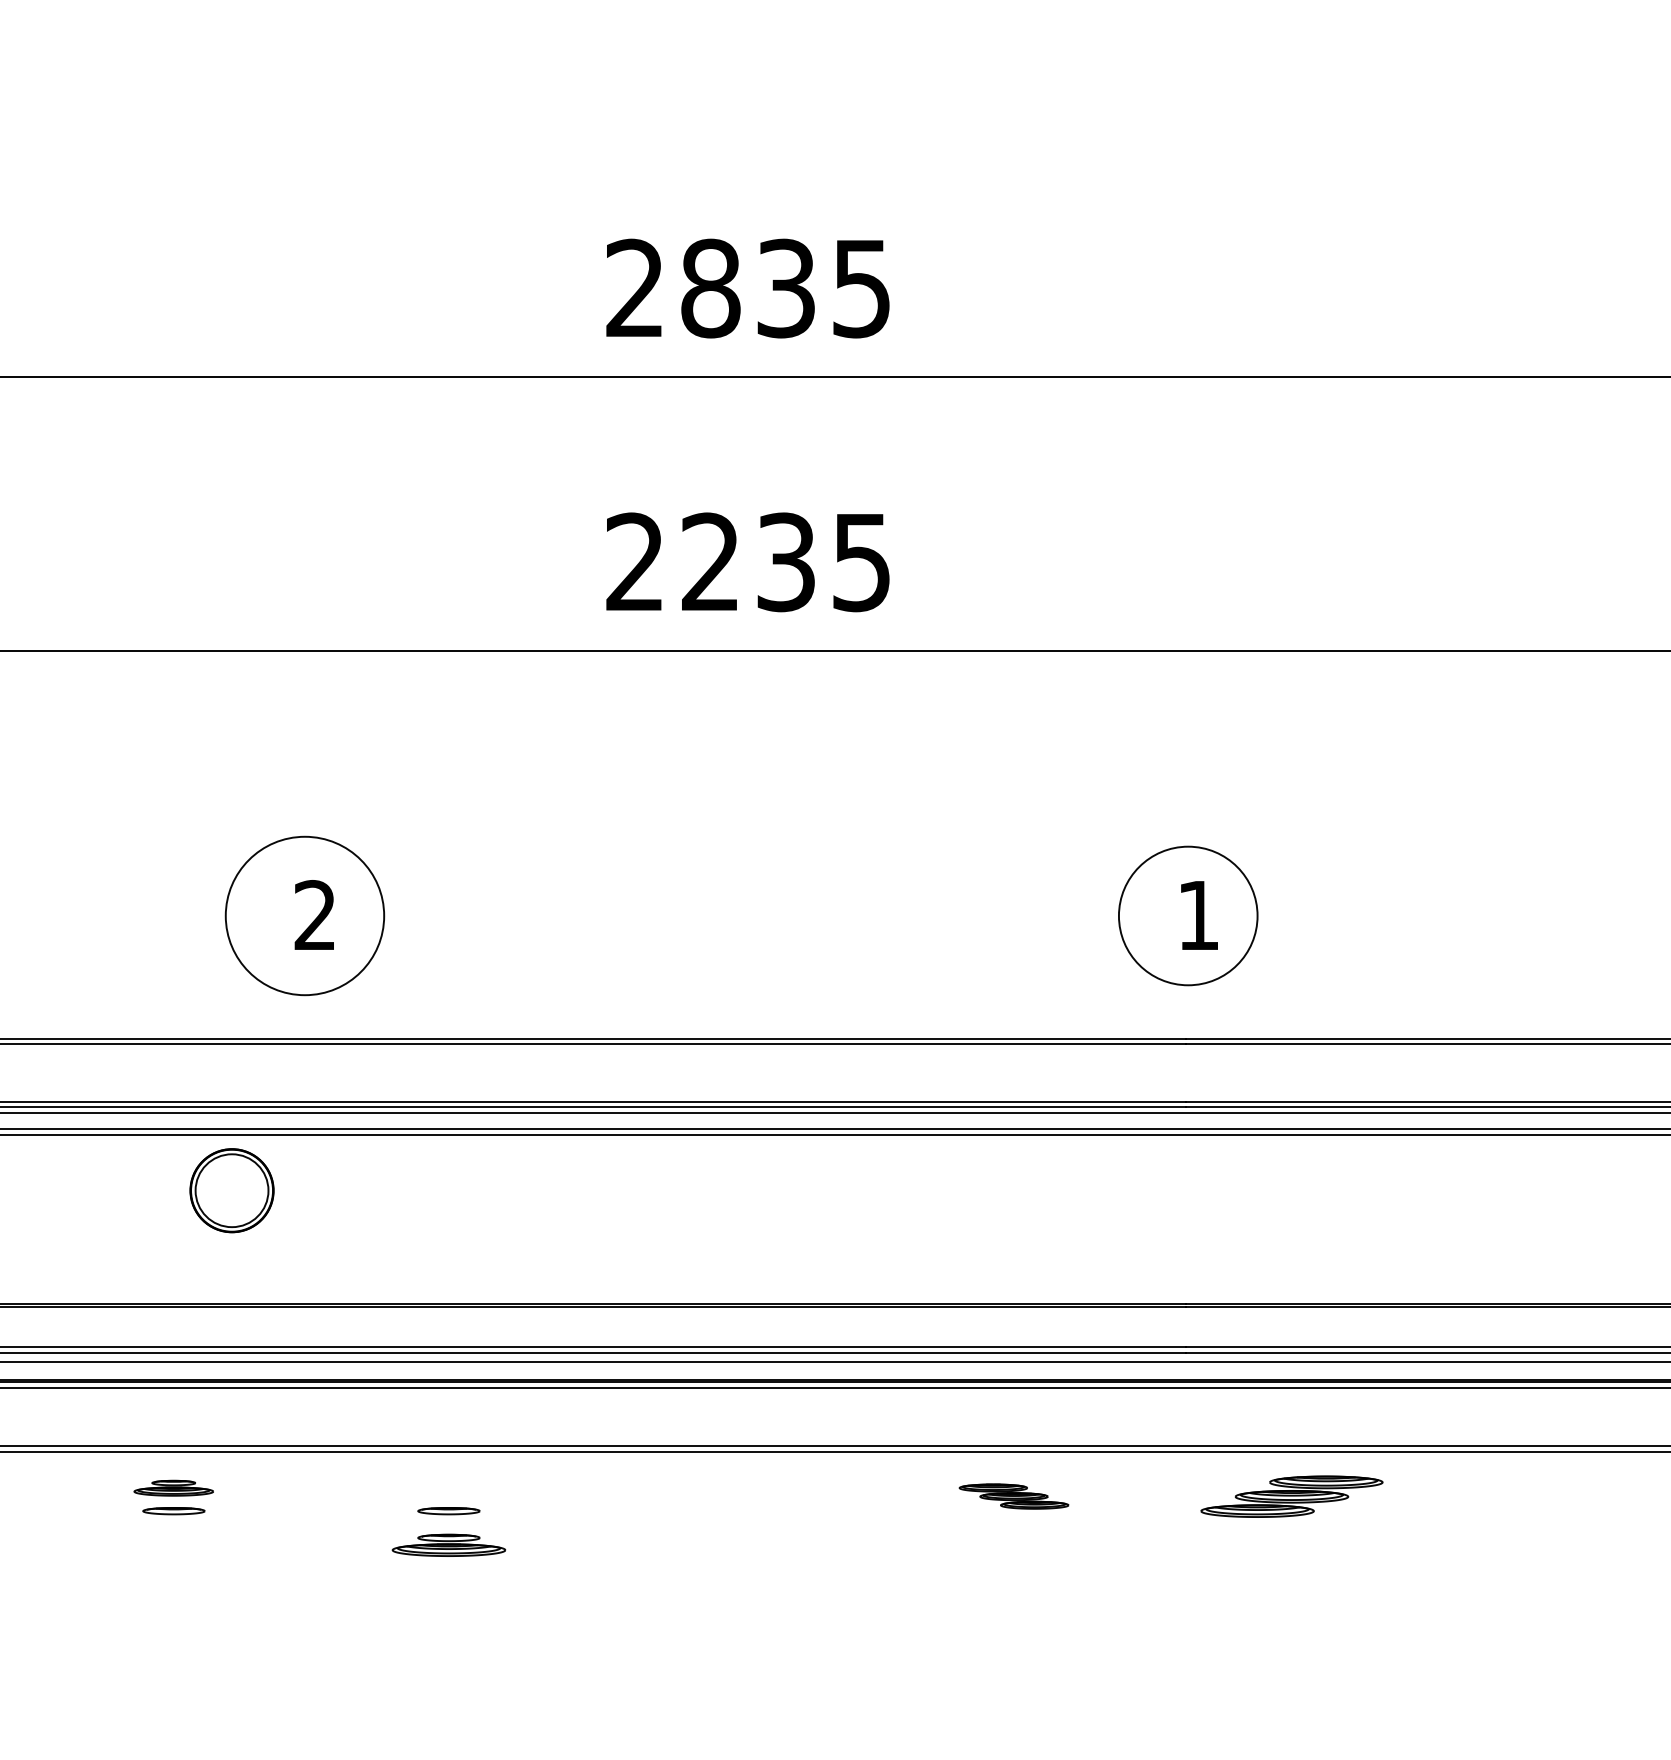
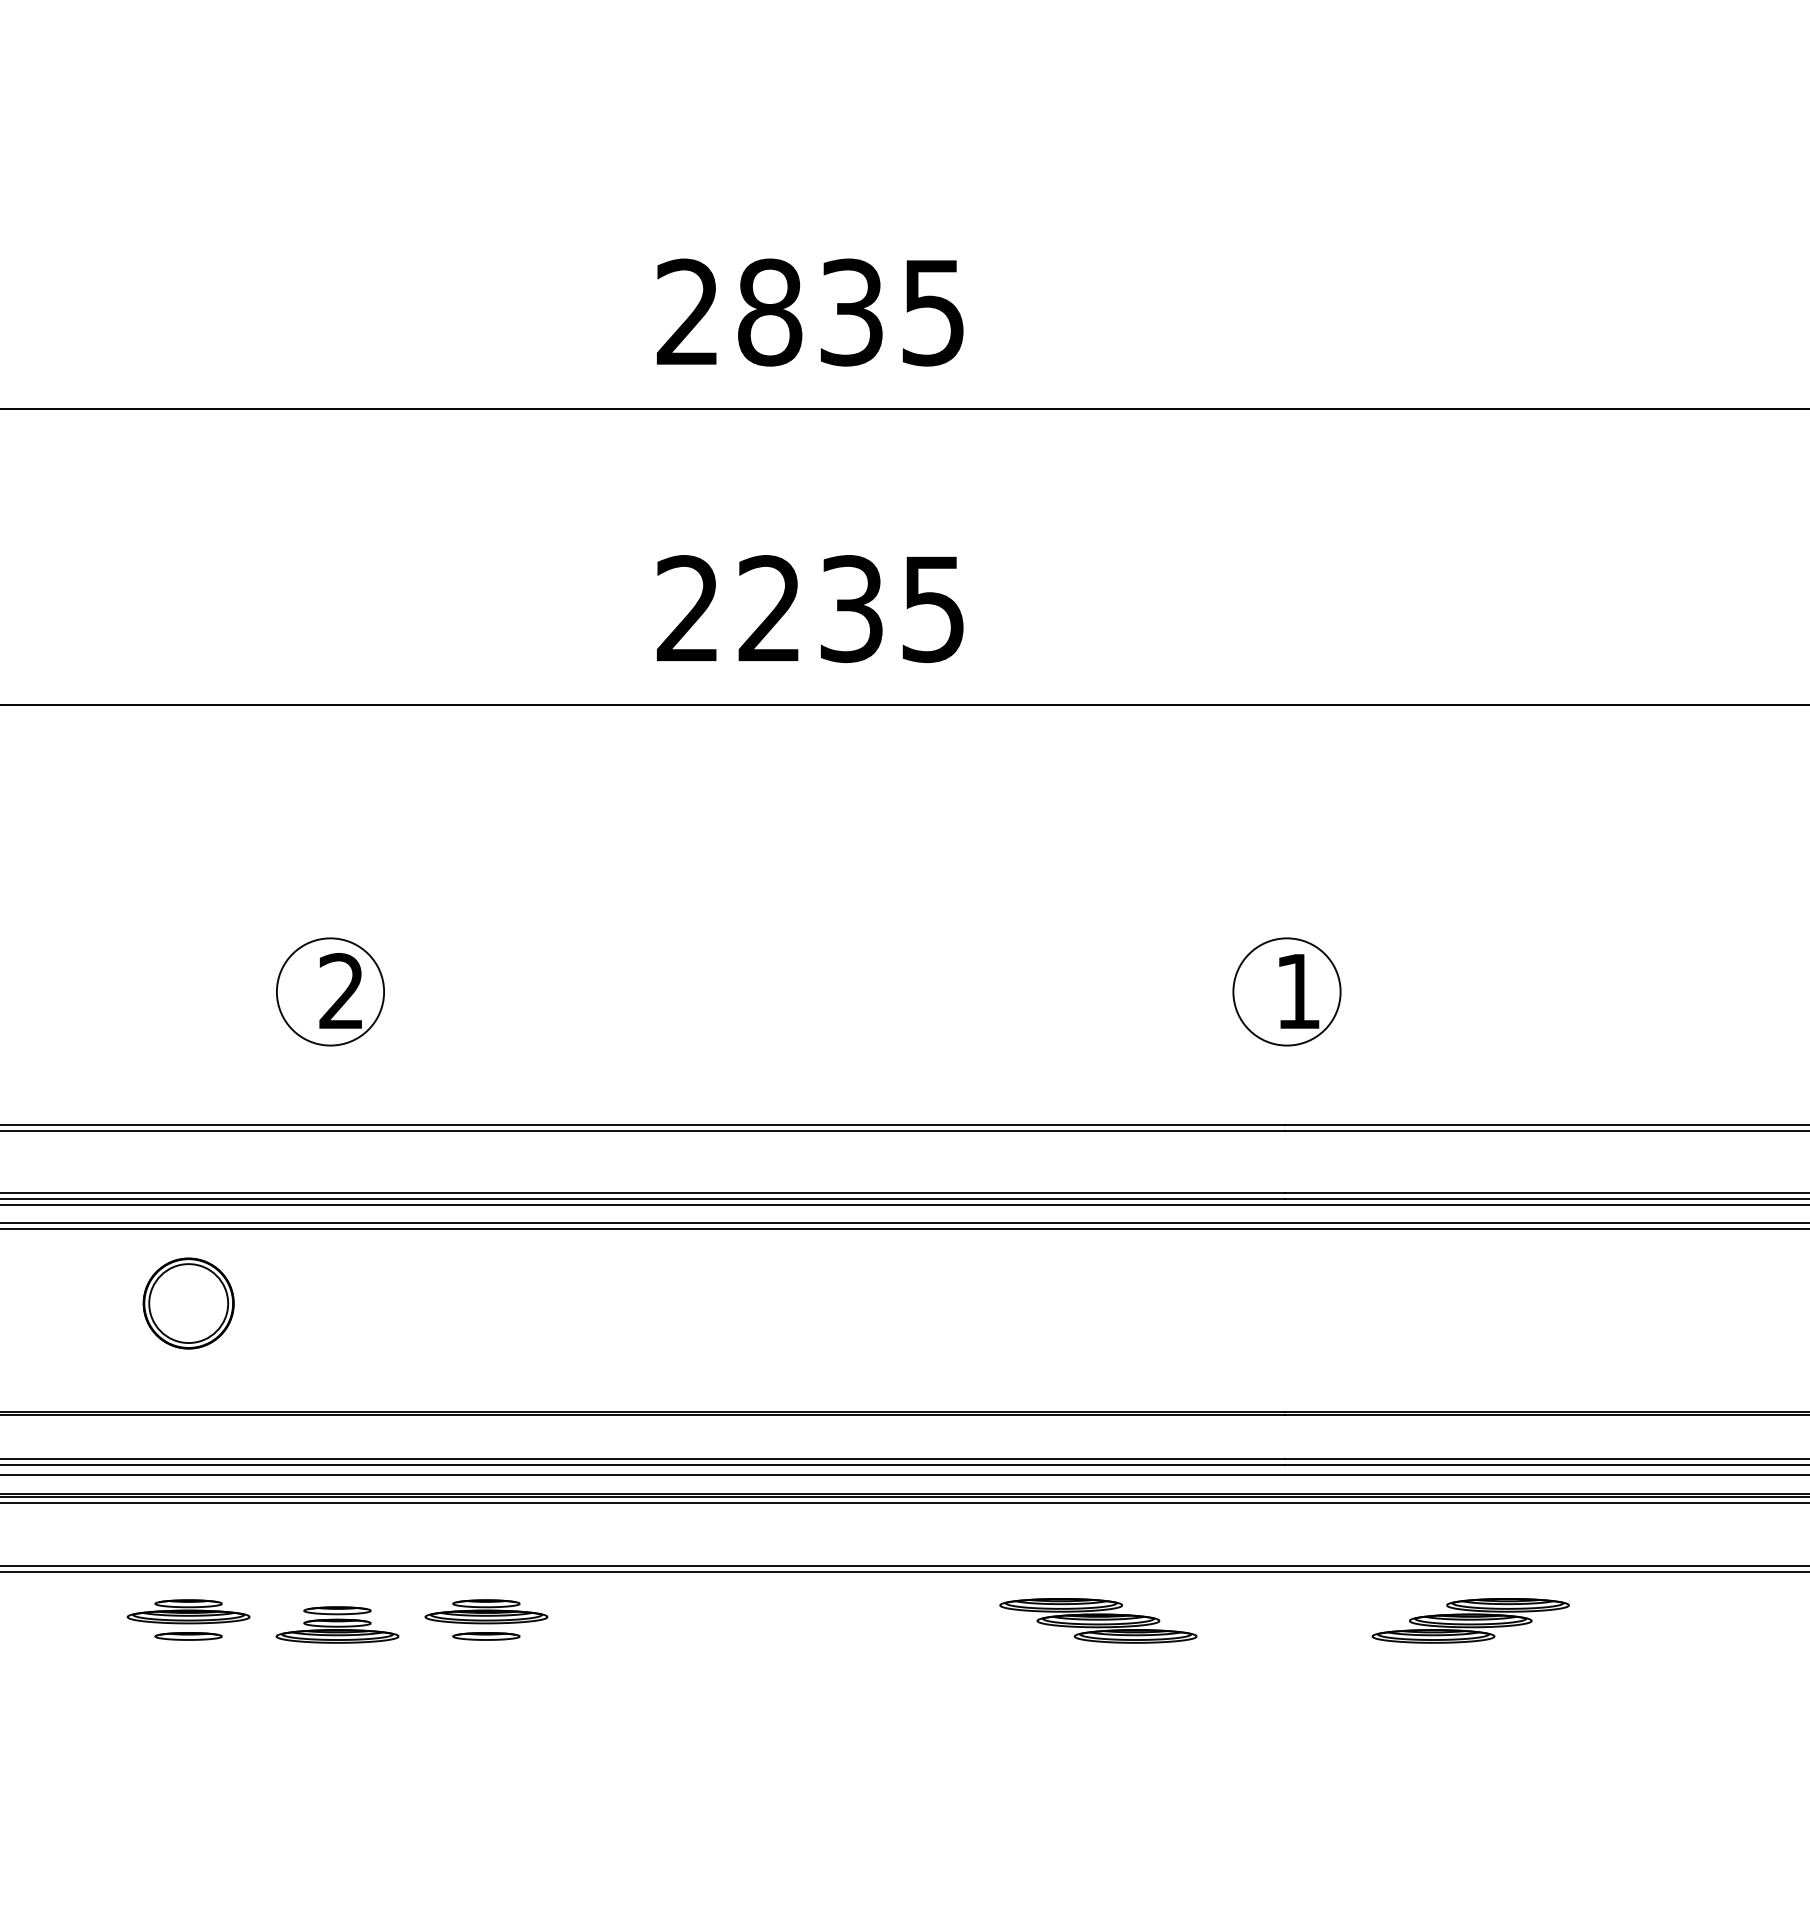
circle: (304, 915) -> (329, 991), size x0.62
circle: (1187, 915) -> (1286, 991), size x0.71
part: (231, 1190) -> (188, 1303), moved
part: (173, 1487) -> (188, 1610), size x1.43
part: (1013, 1496) -> (1097, 1620), size x1.67
part: (1291, 1496) -> (1470, 1620), moved
part: (311, 1500) -> (337, 1624), added
part: (448, 1544) -> (485, 1610), moved

